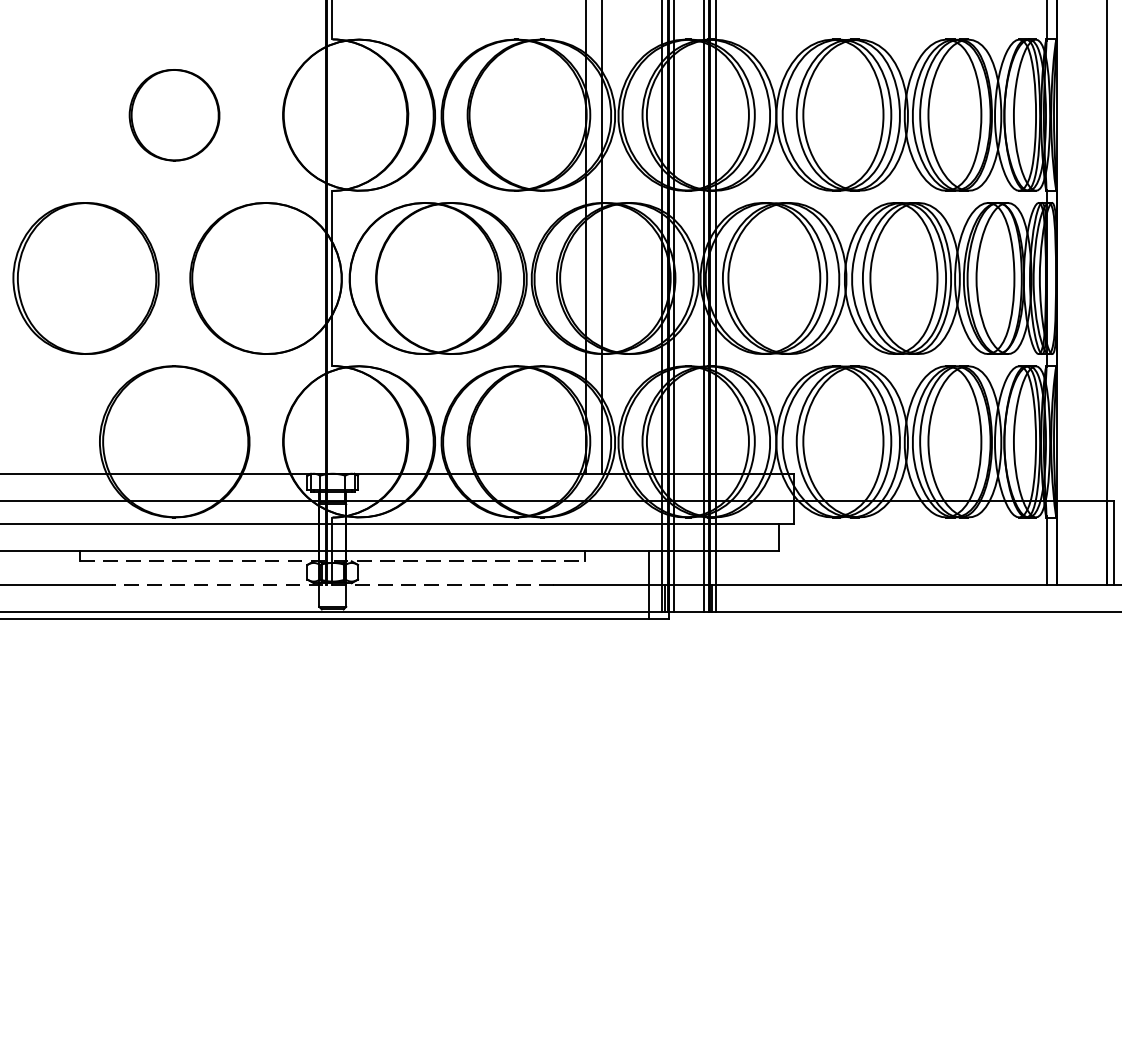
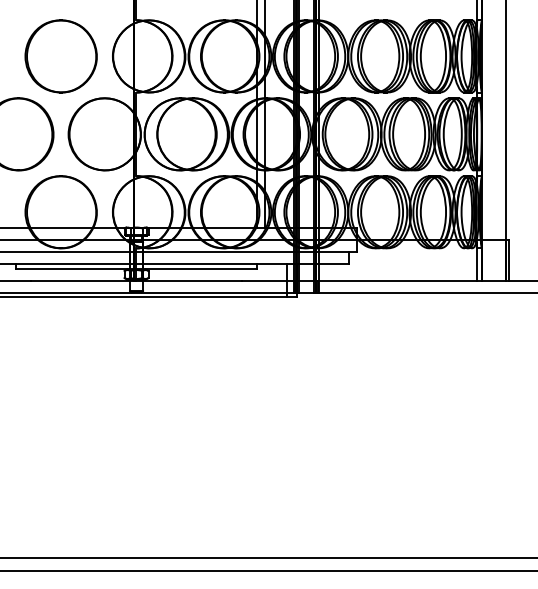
part: (173, 115) -> (60, 56), size x1.67
line: (334, 561) -> (137, 269), dashed -> solid
line: (332, 584) -> (136, 280), dashed -> solid

